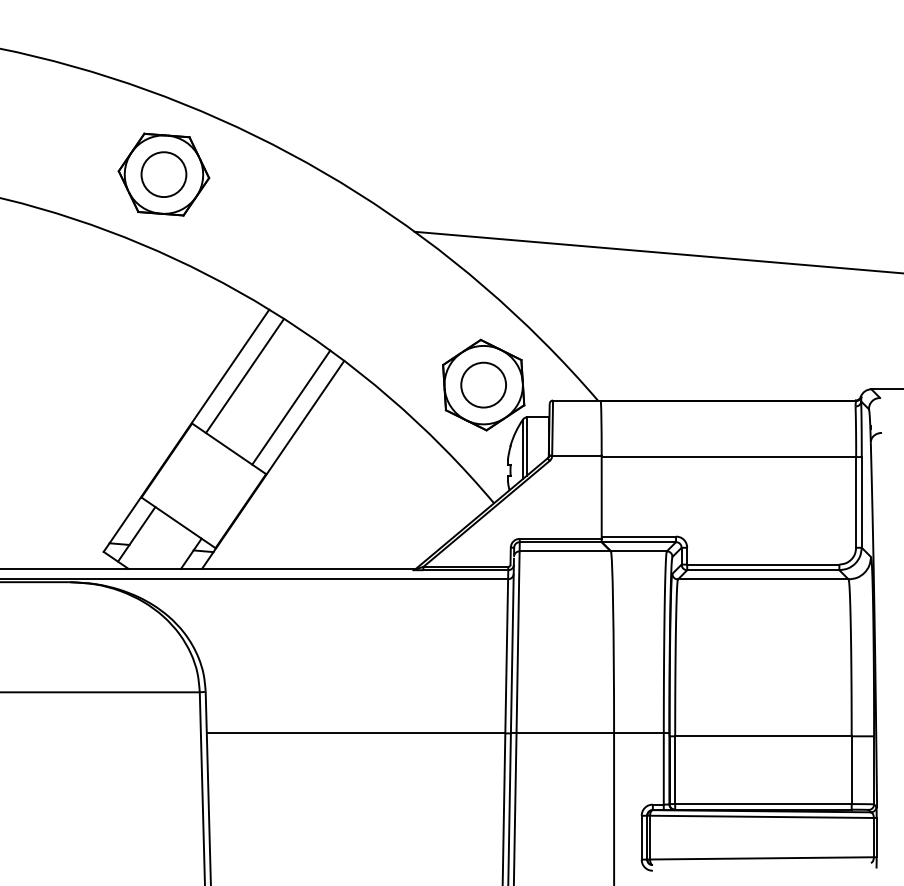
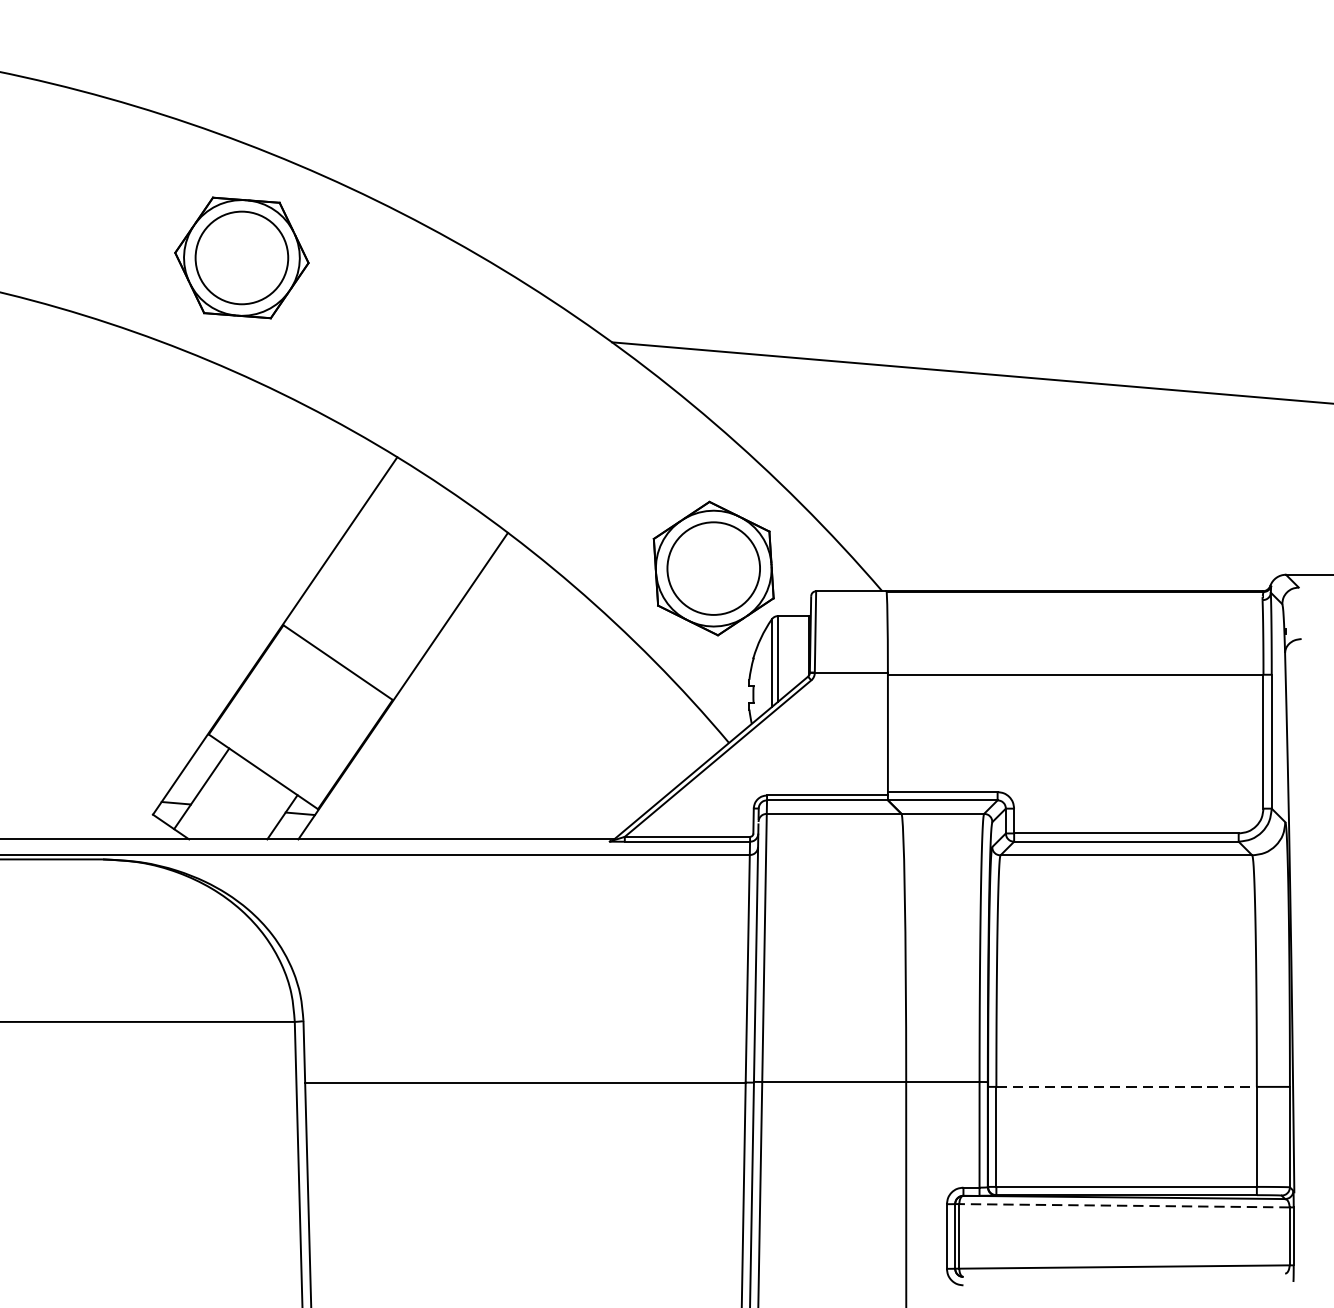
circle: (163, 174) -> (241, 257), size x1.4
line: (245, 375) -> (362, 554), removed
circle: (483, 384) -> (713, 567), size x1.4
line: (291, 407) -> (430, 601), removed
line: (763, 736) -> (1126, 1087), solid -> dashed
line: (761, 816) -> (1123, 1205), solid -> dashed

